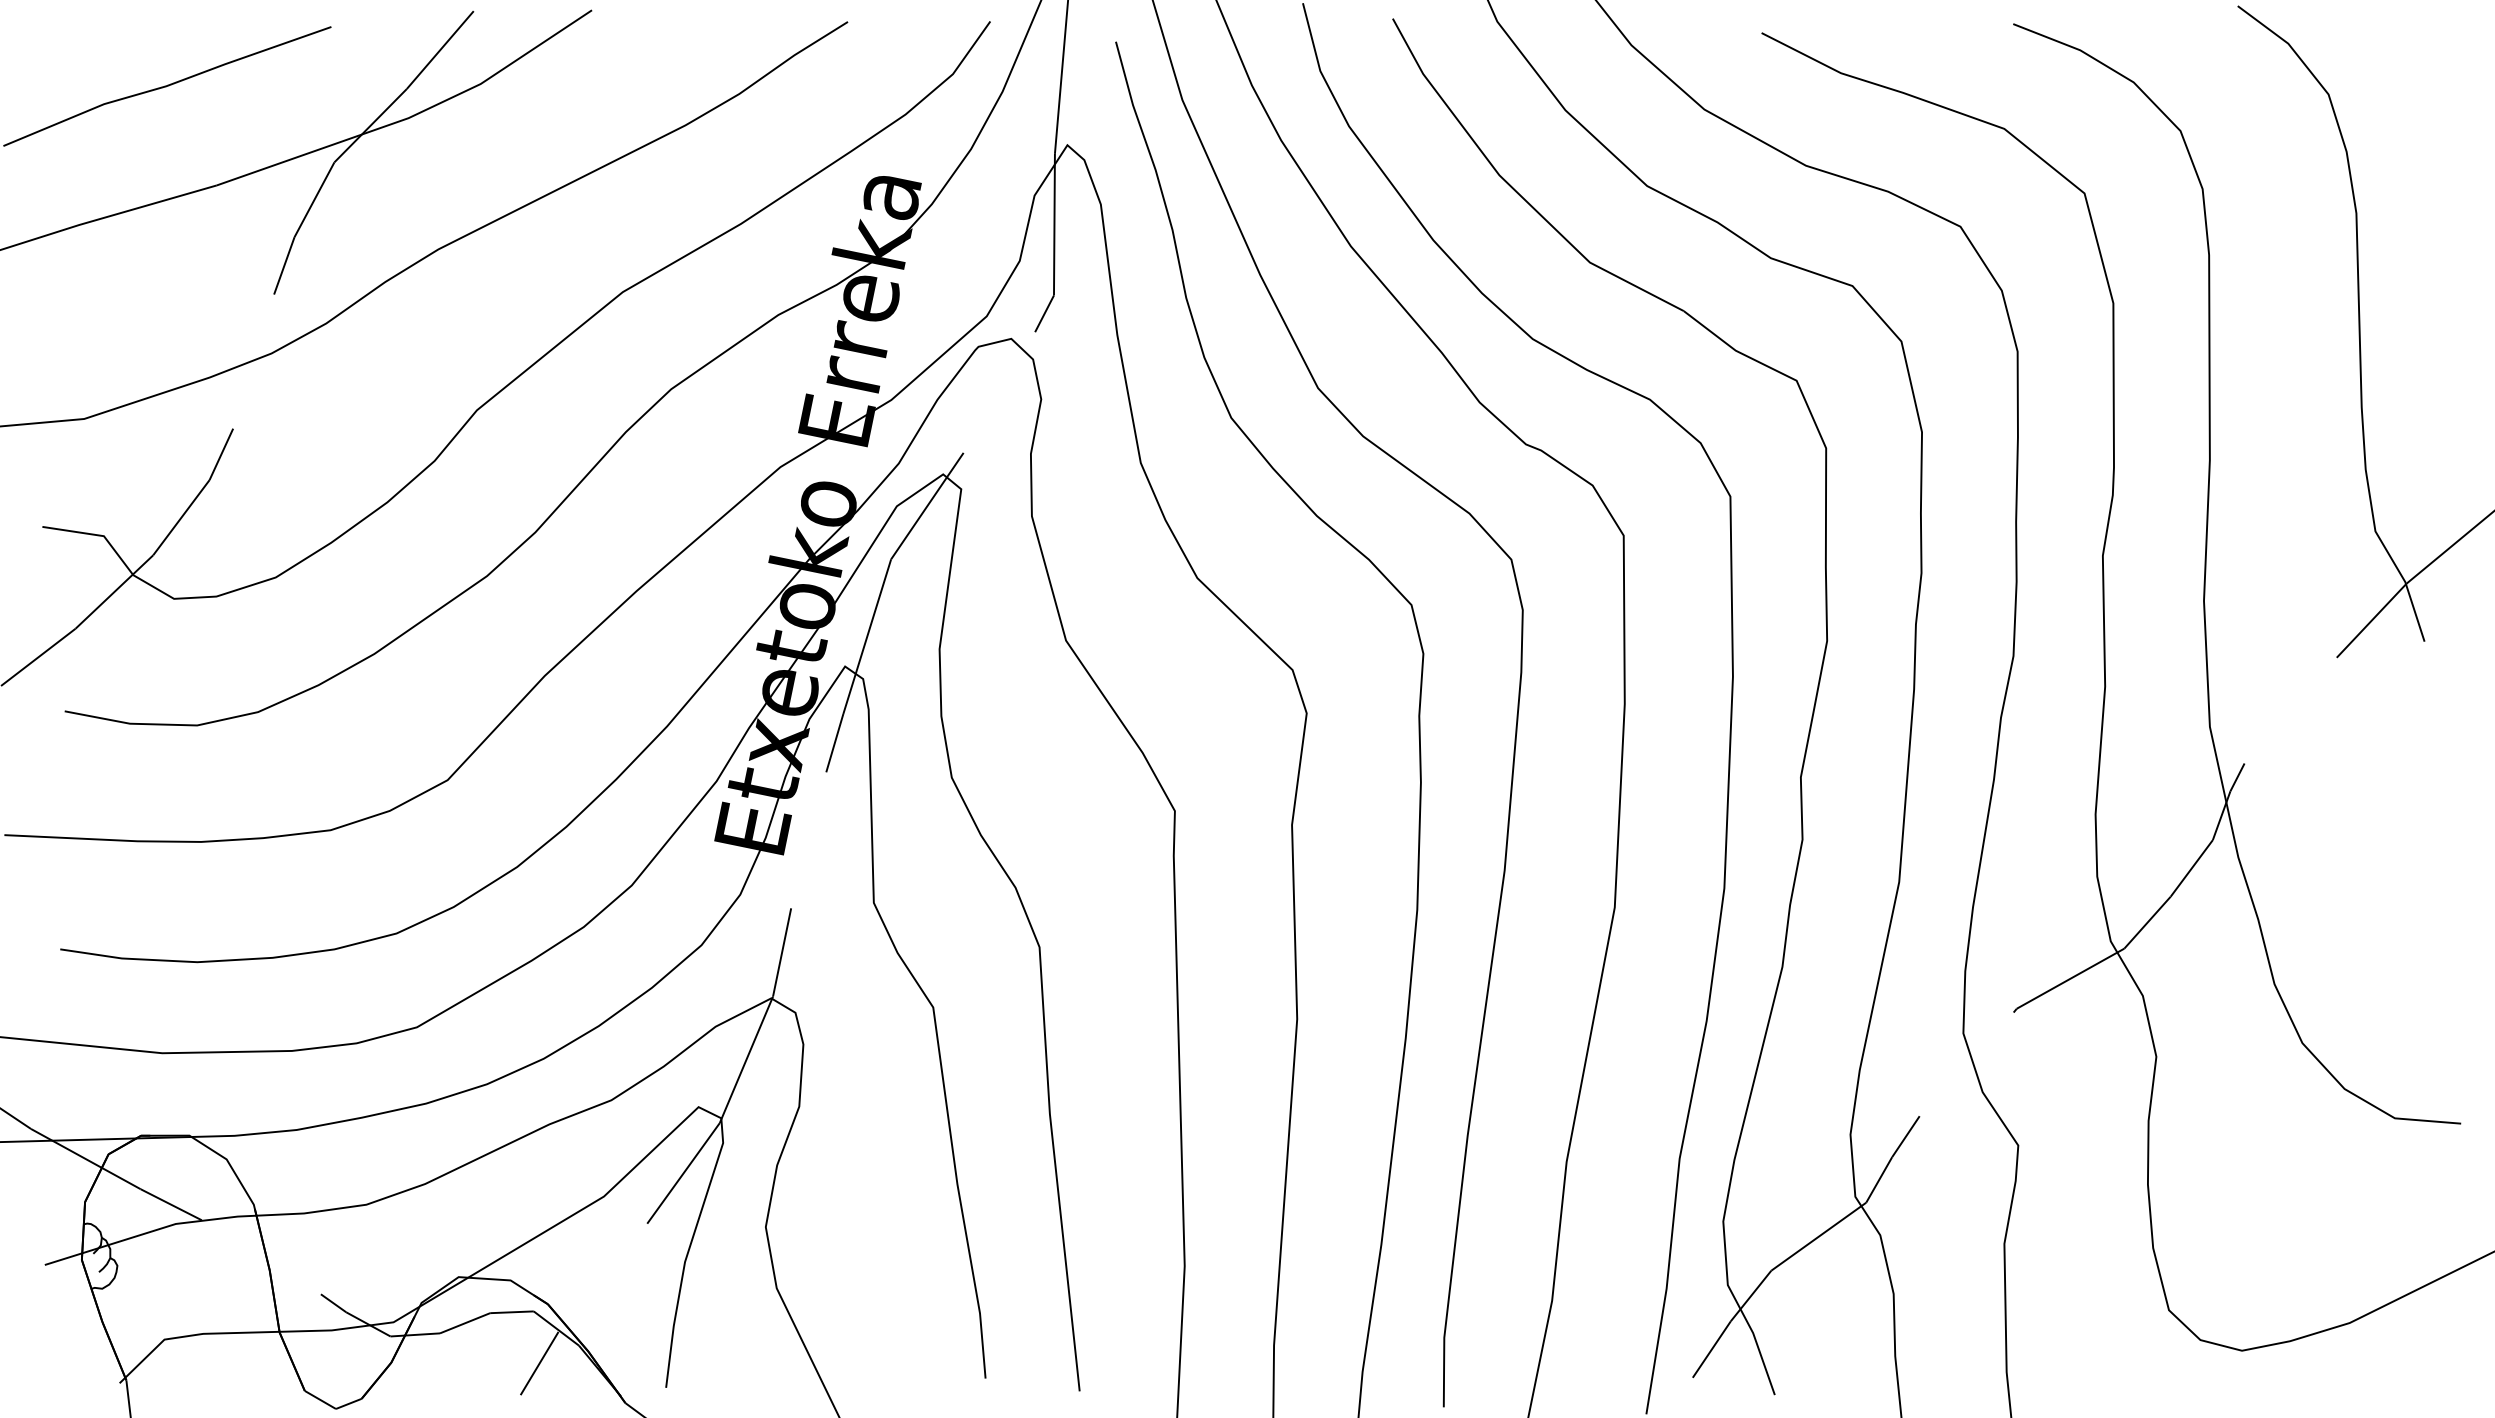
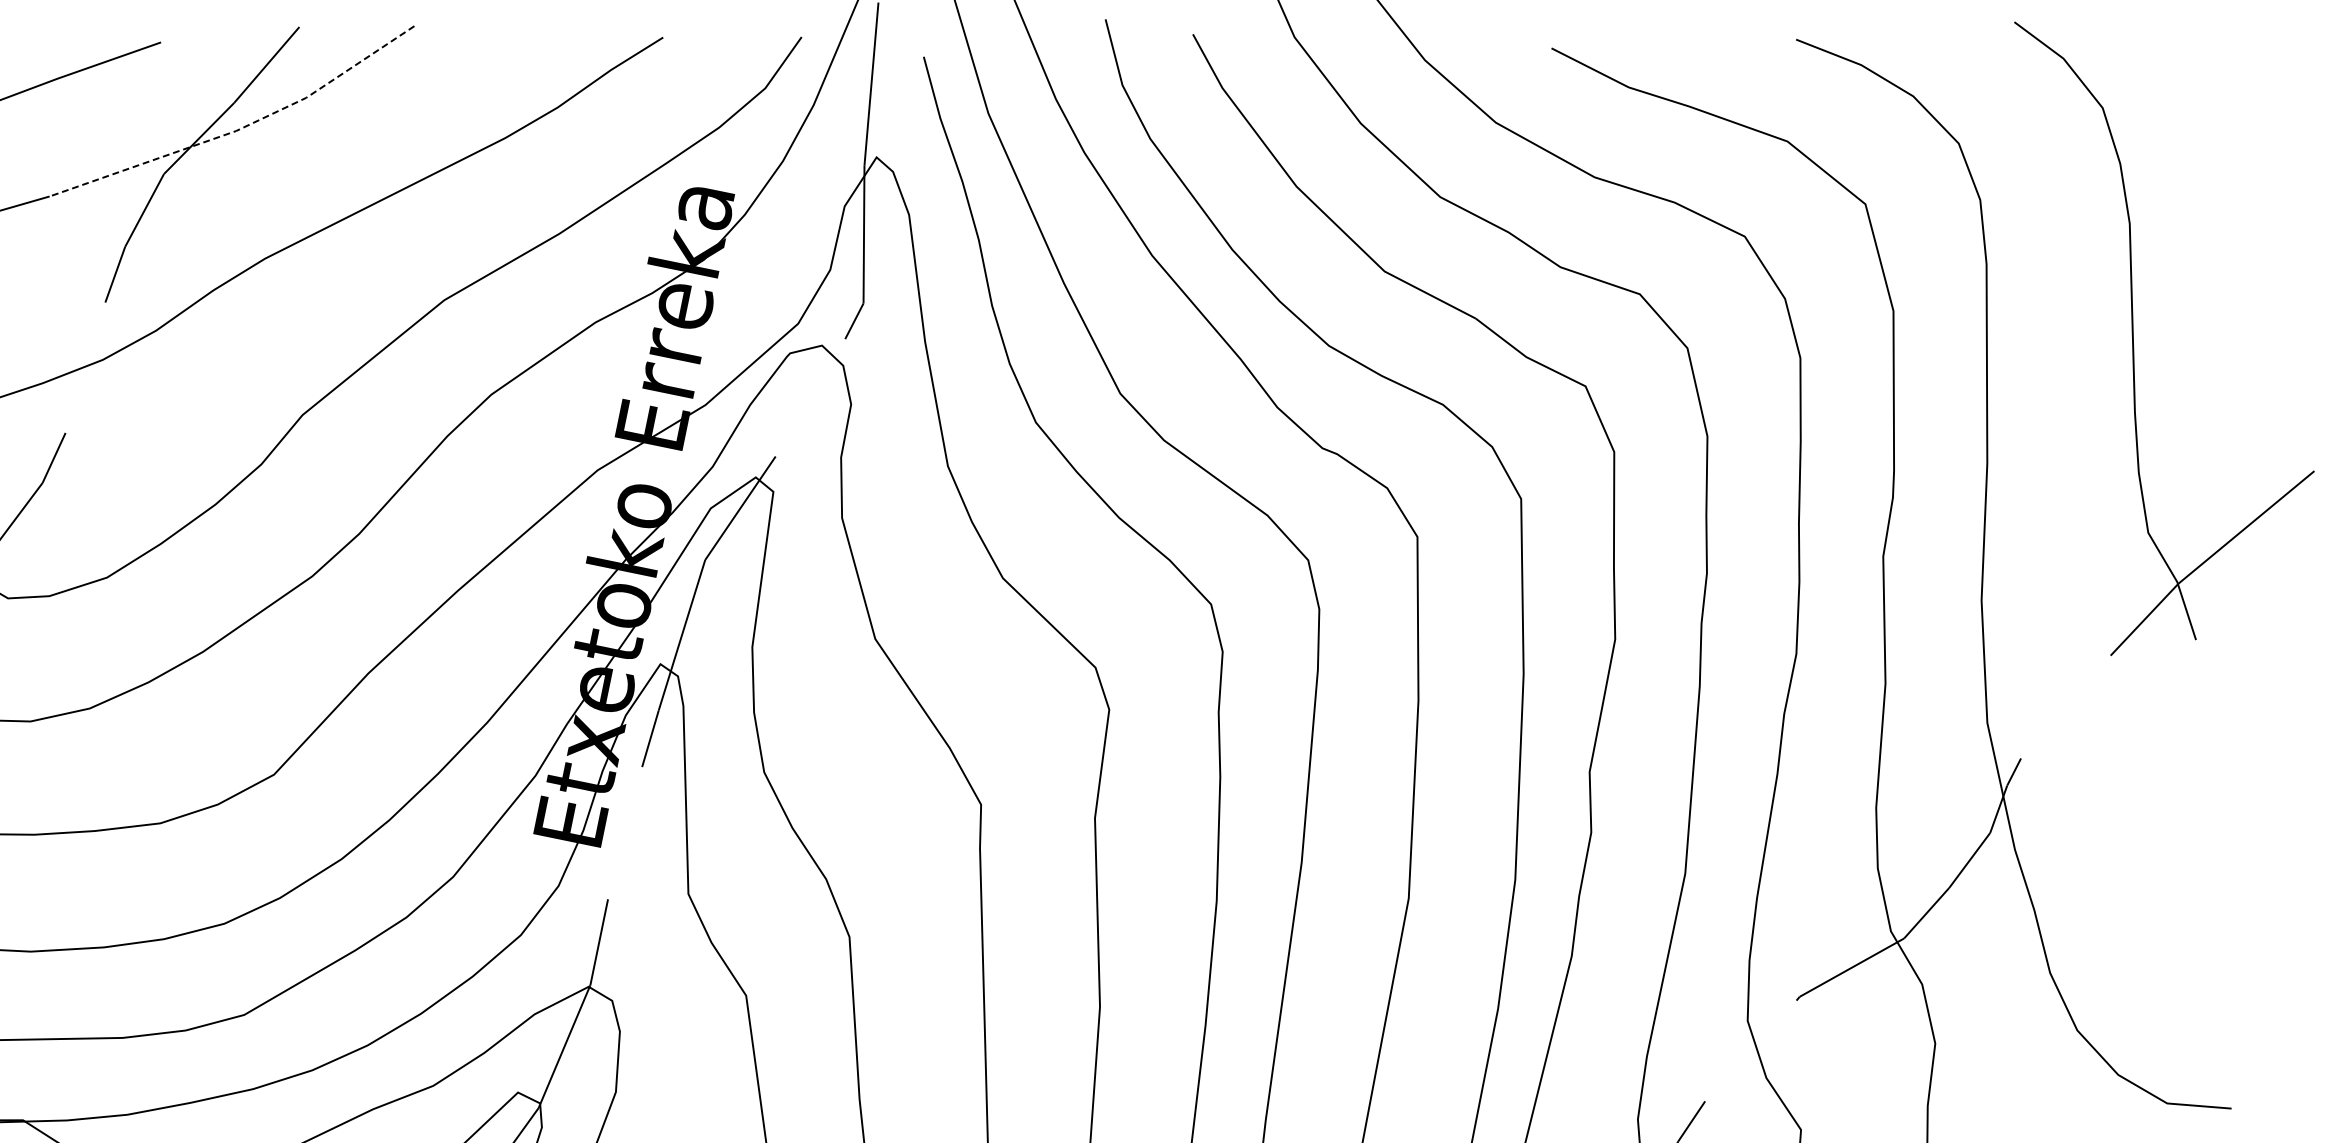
line: (413, 116) -> (240, 129), solid -> dashed

